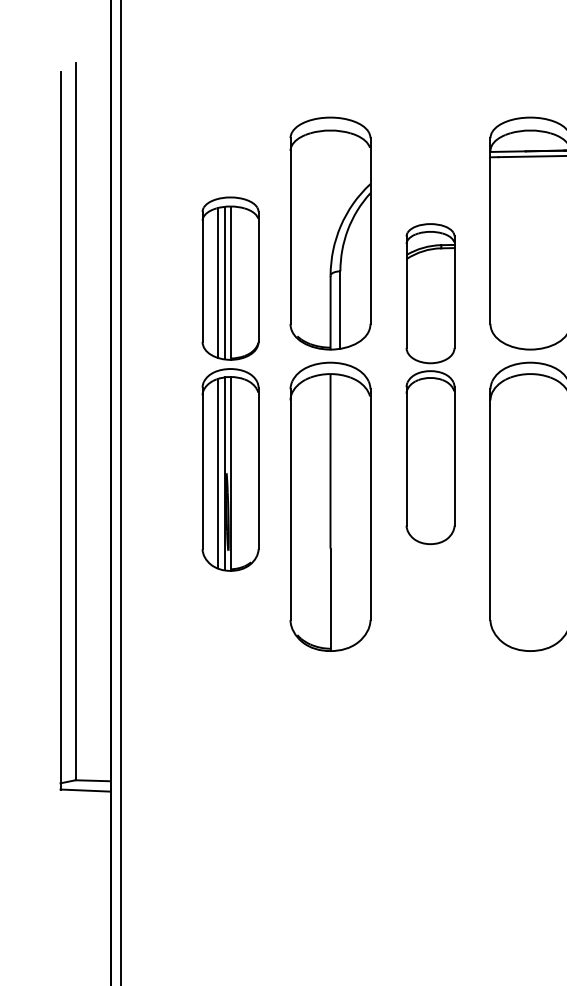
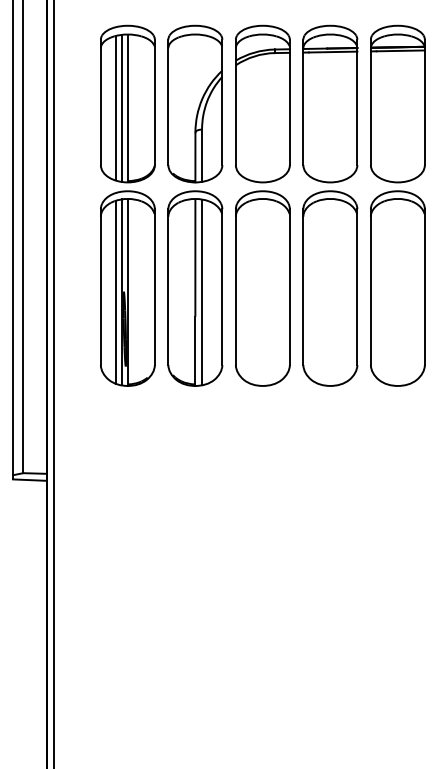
part: (229, 383) -> (127, 205), size x1.43
part: (429, 383) -> (262, 205), size x1.67
line: (341, 512) -> (202, 292), added

